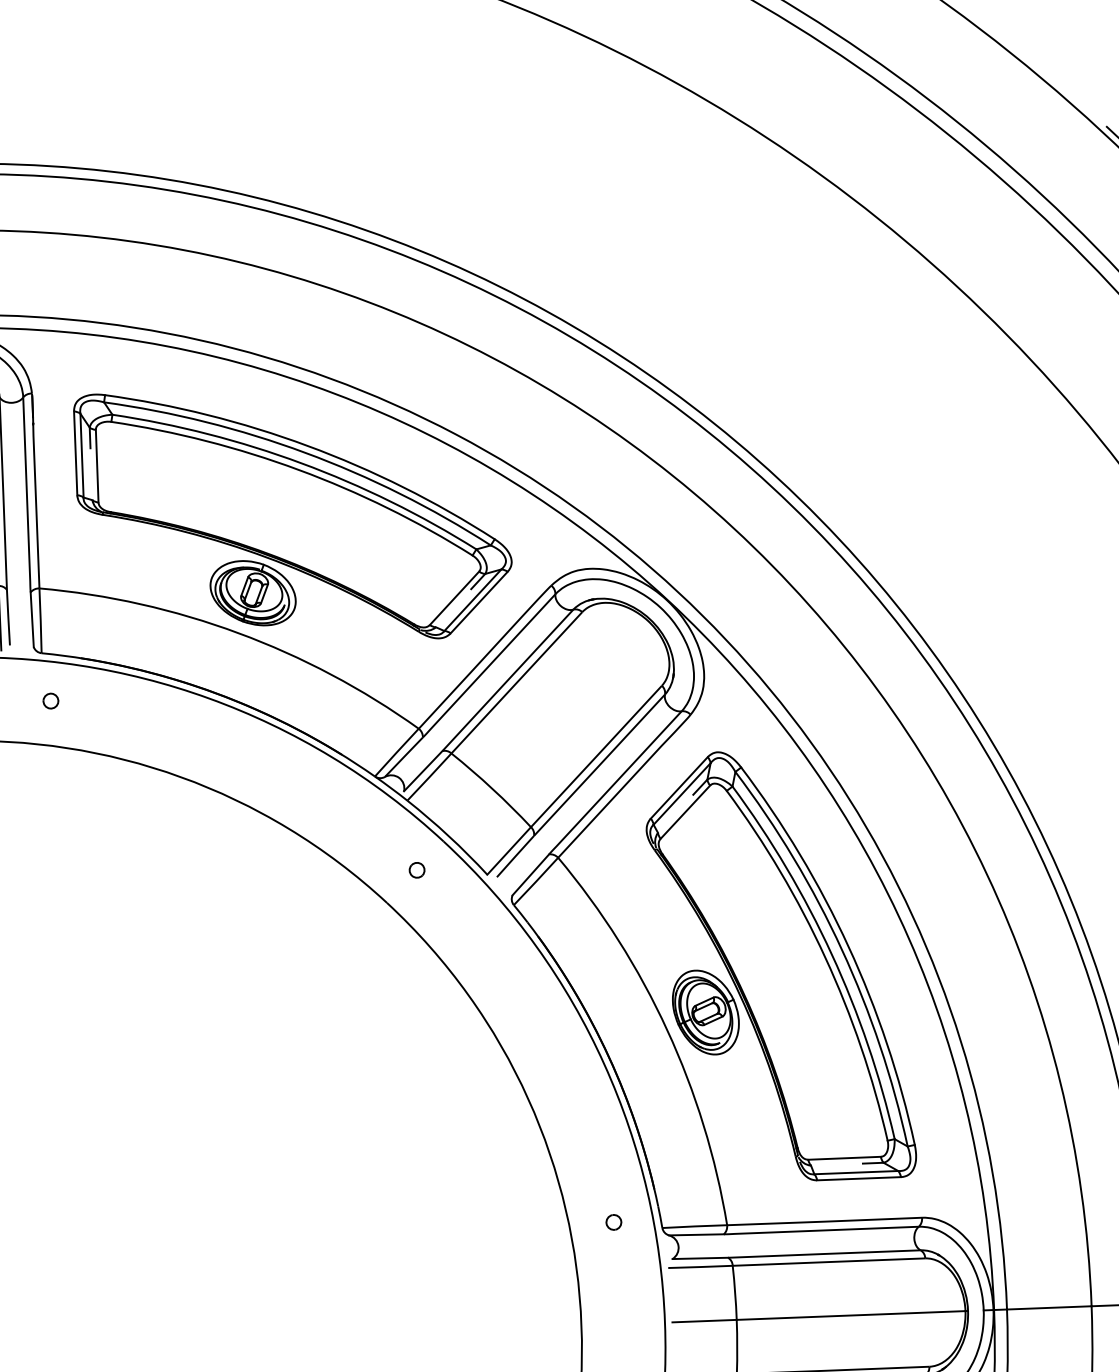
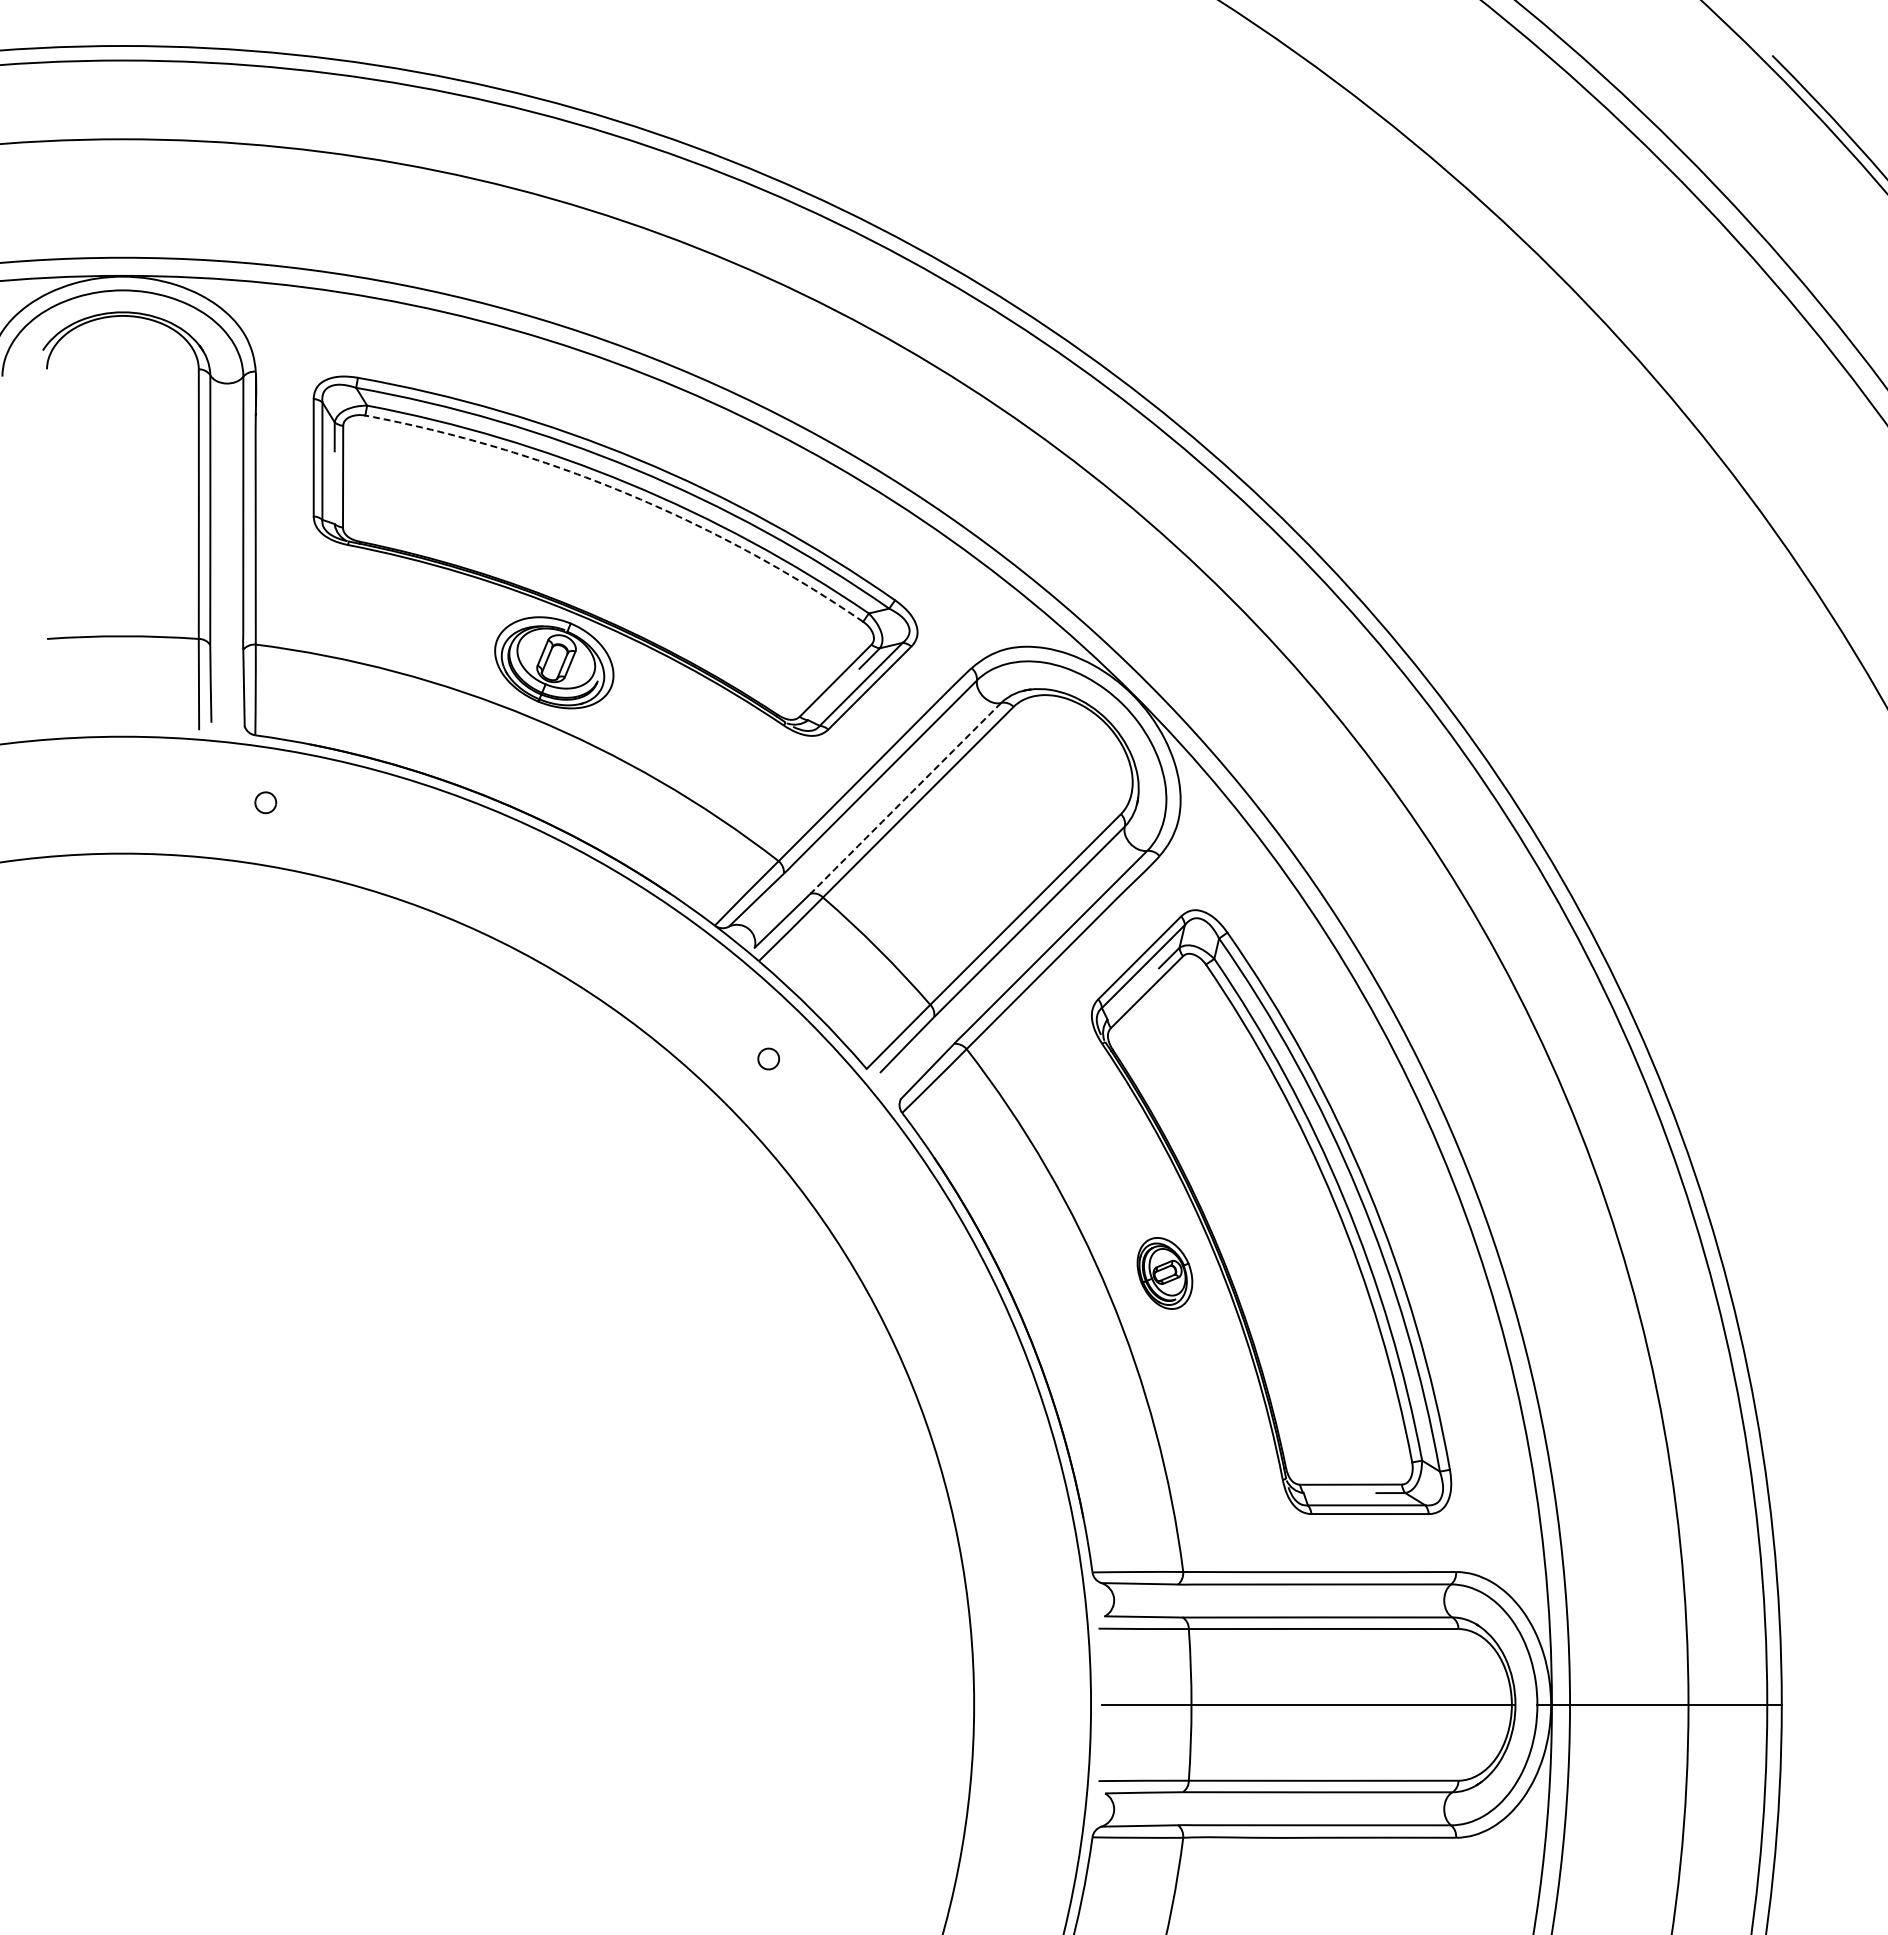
arc: (298, 469) -> (624, 492), solid -> dashed
arc: (507, 680) -> (905, 798), solid -> dashed
part: (705, 1012) -> (1164, 1273), size x0.6
part: (613, 1222) -> (1024, 1561), removed

